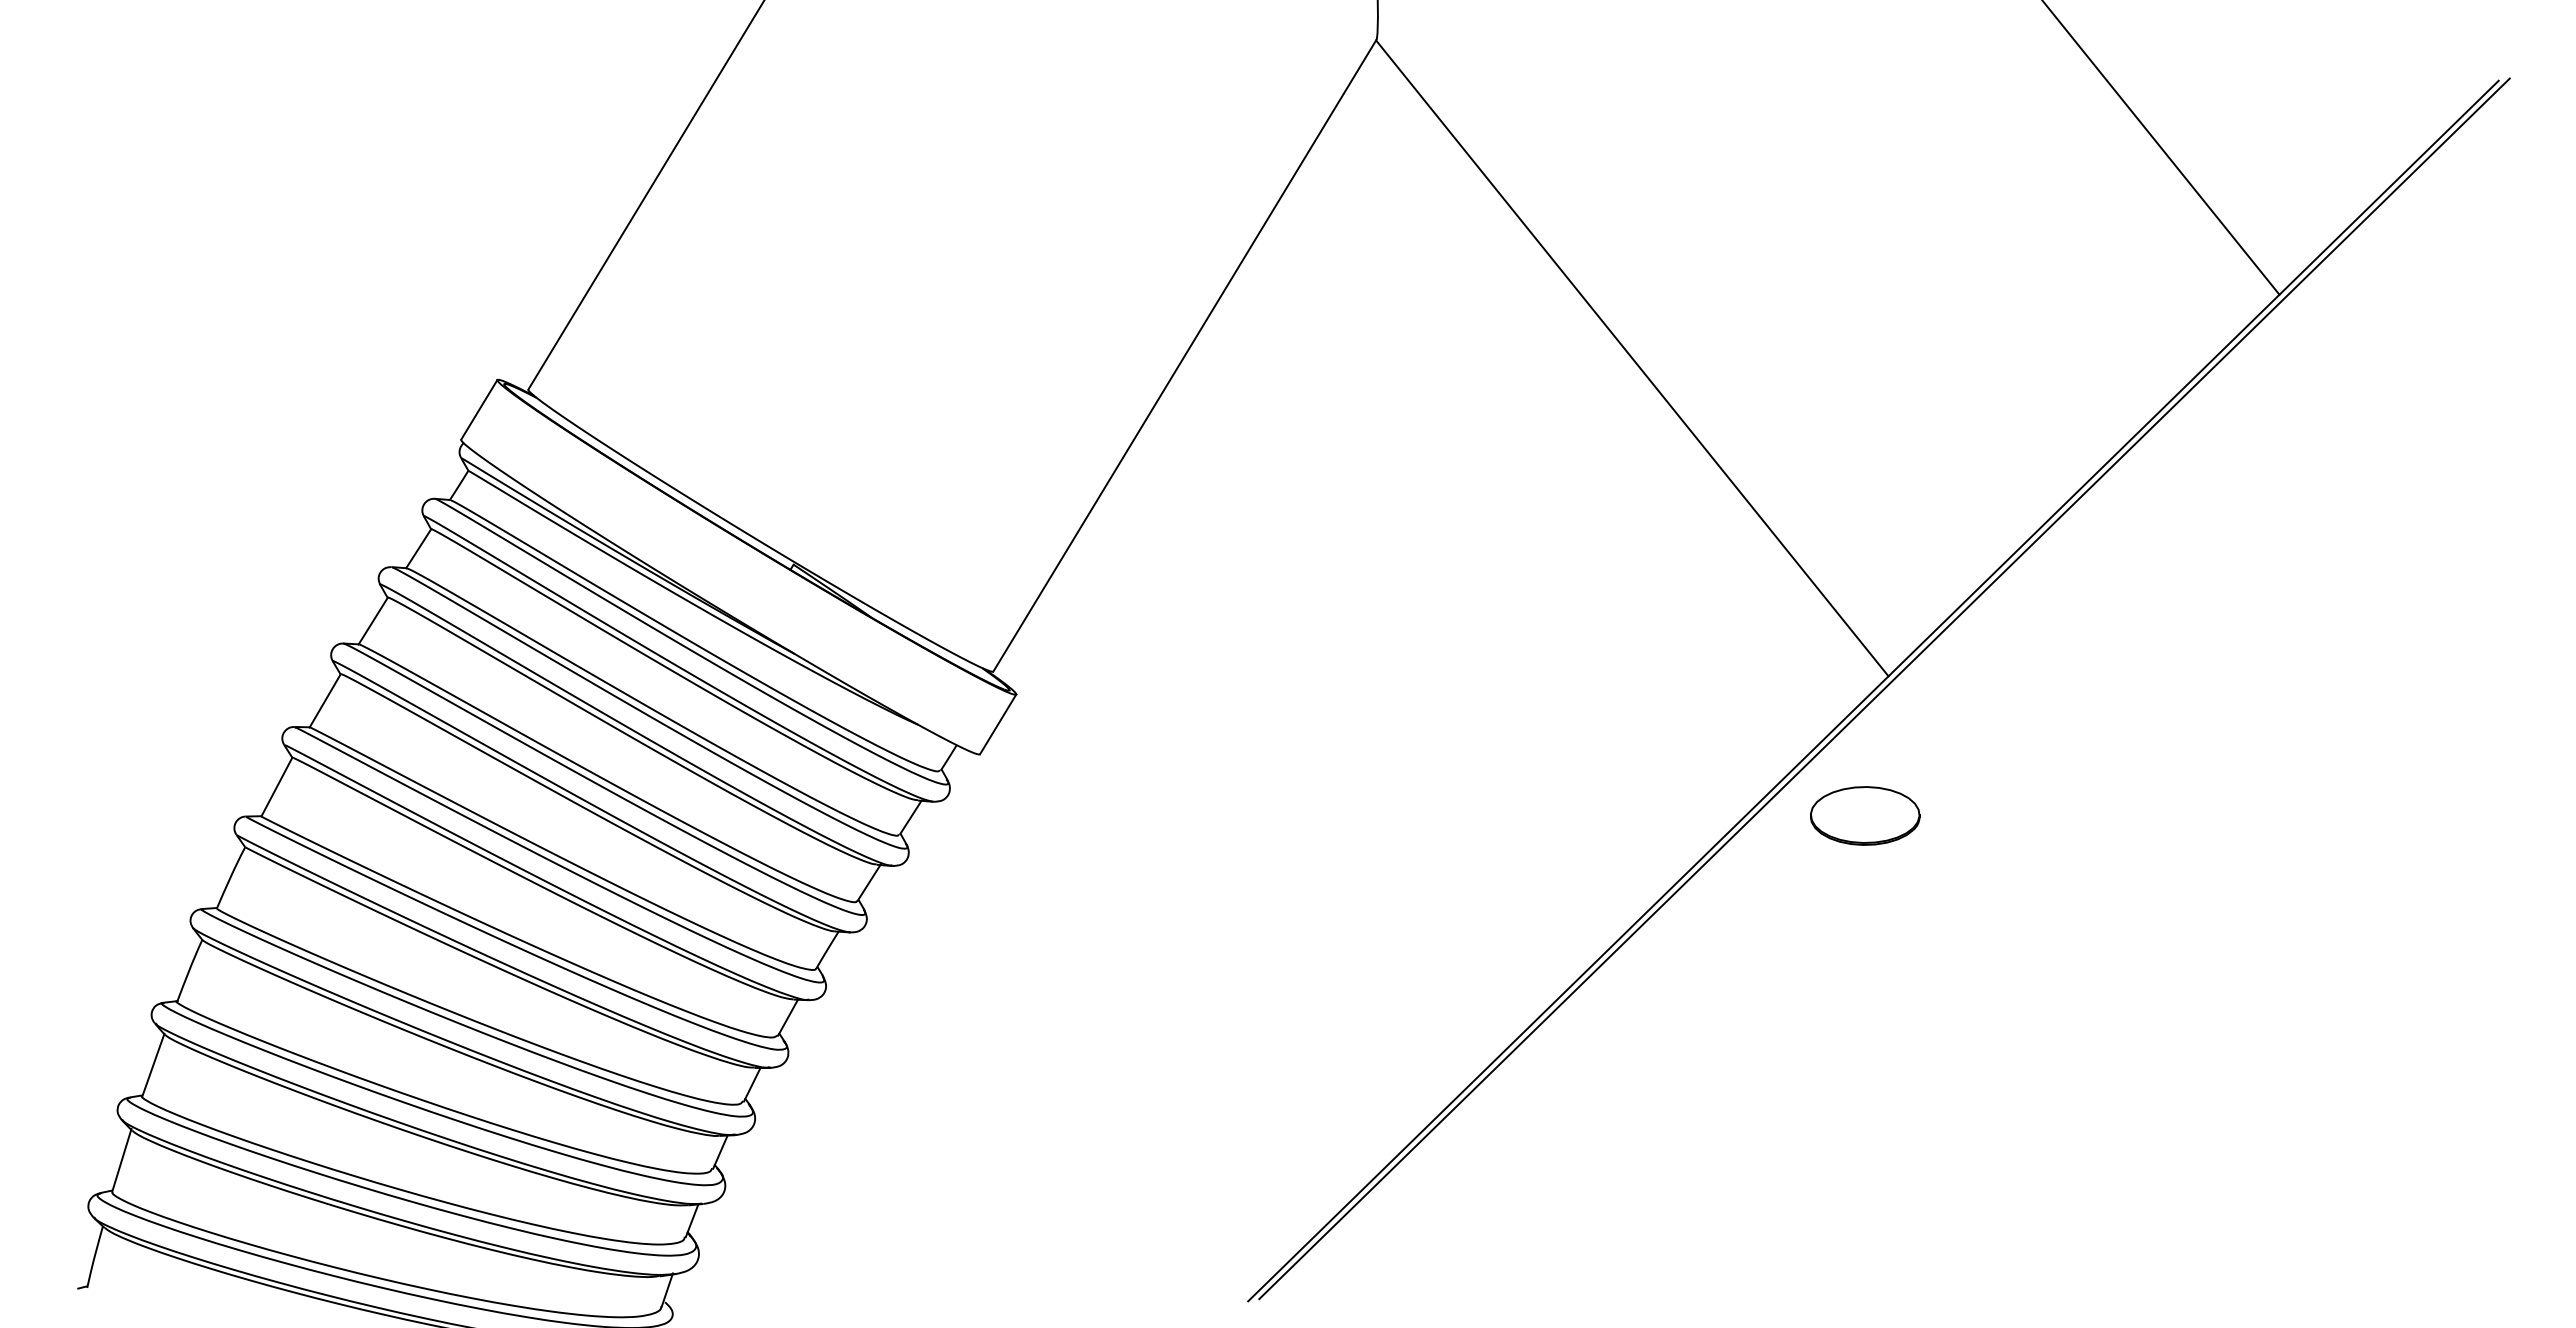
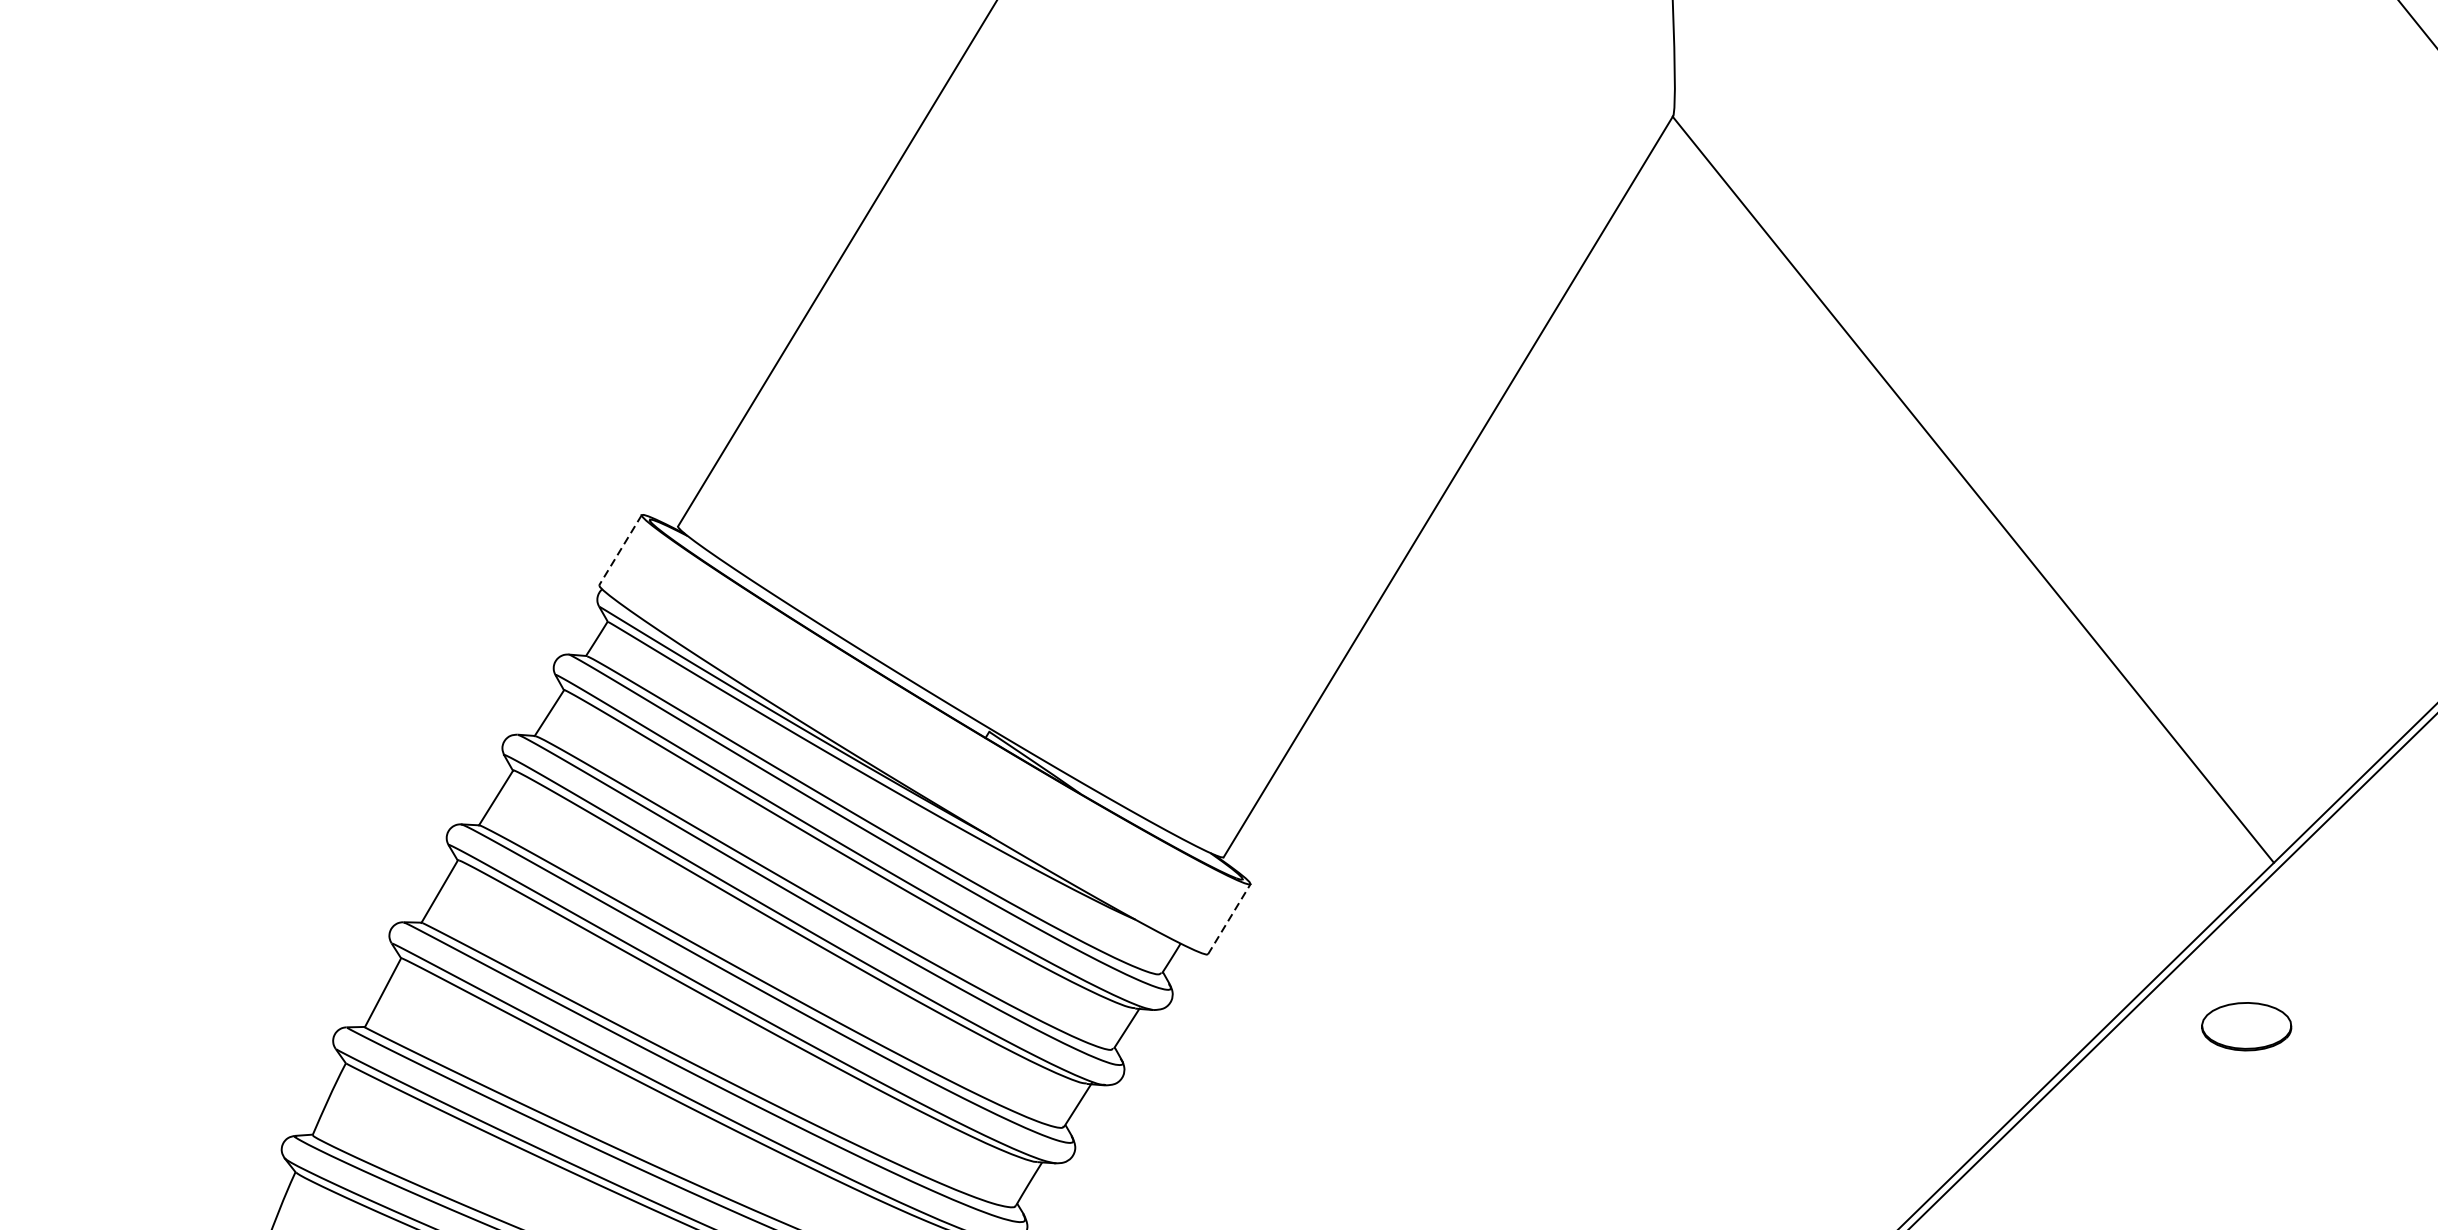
line: (479, 409) -> (620, 549), solid -> dashed
line: (998, 724) -> (1229, 919), solid -> dashed
part: (1865, 815) -> (2246, 1026), size x0.7

